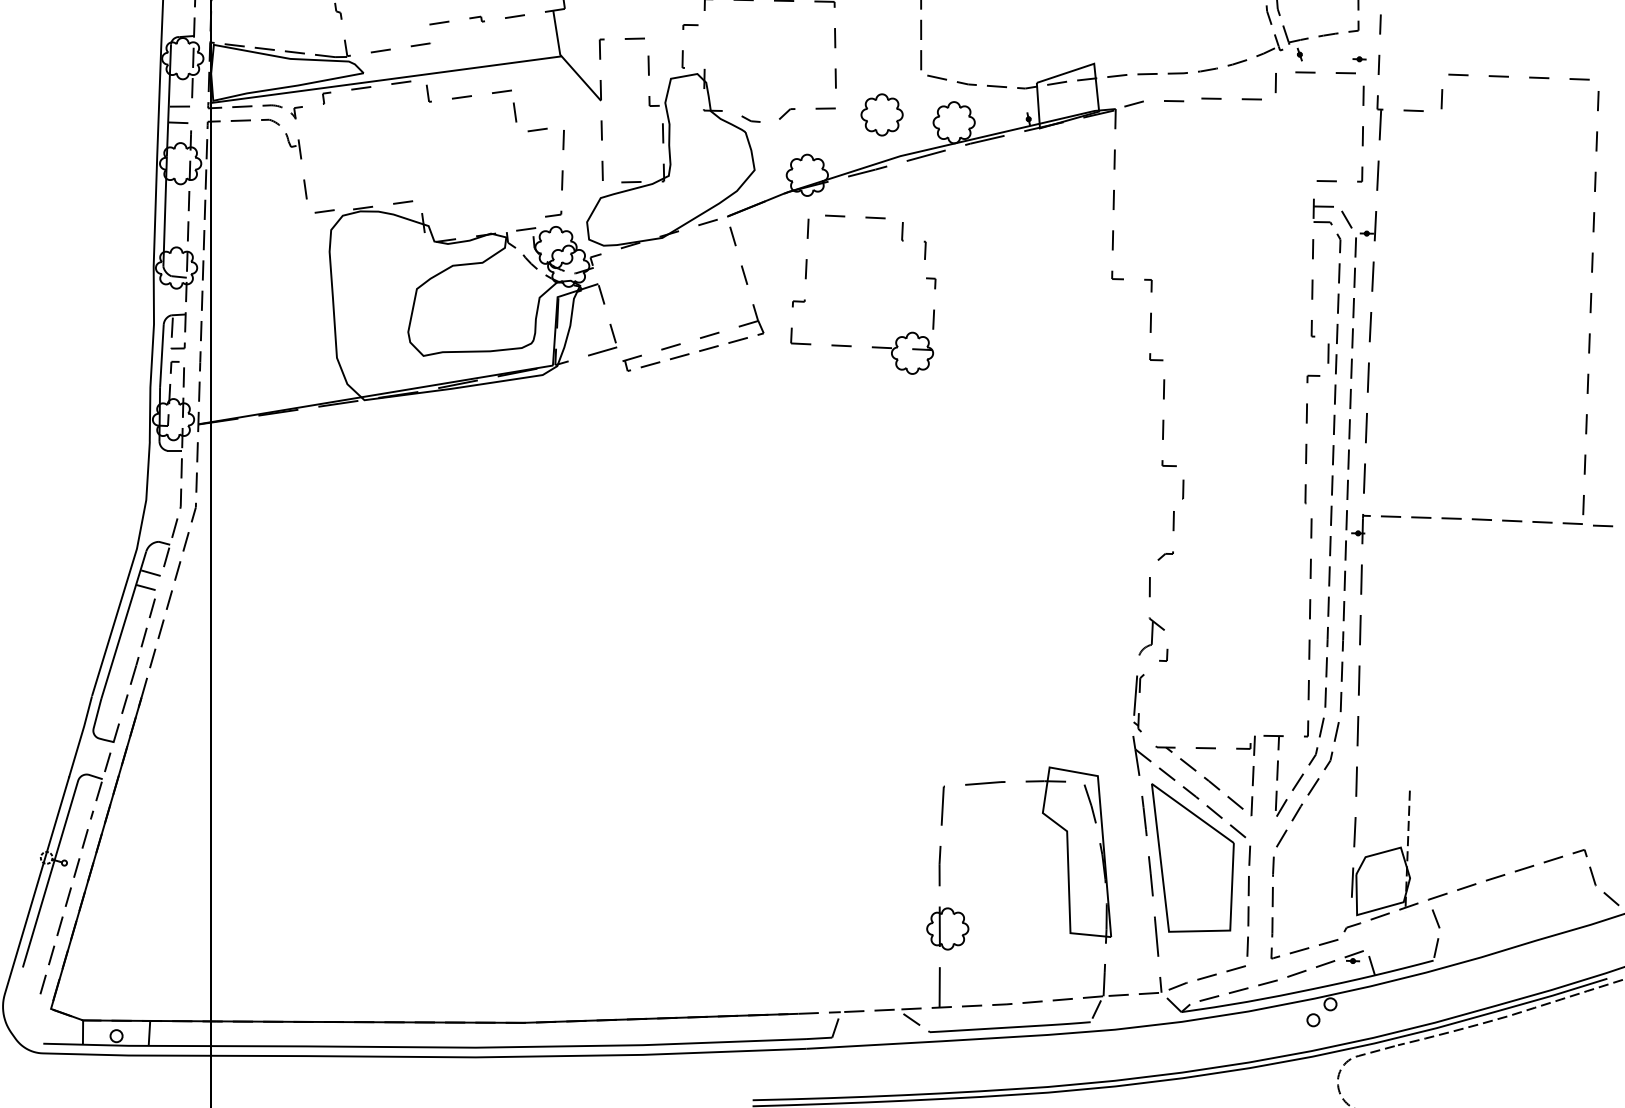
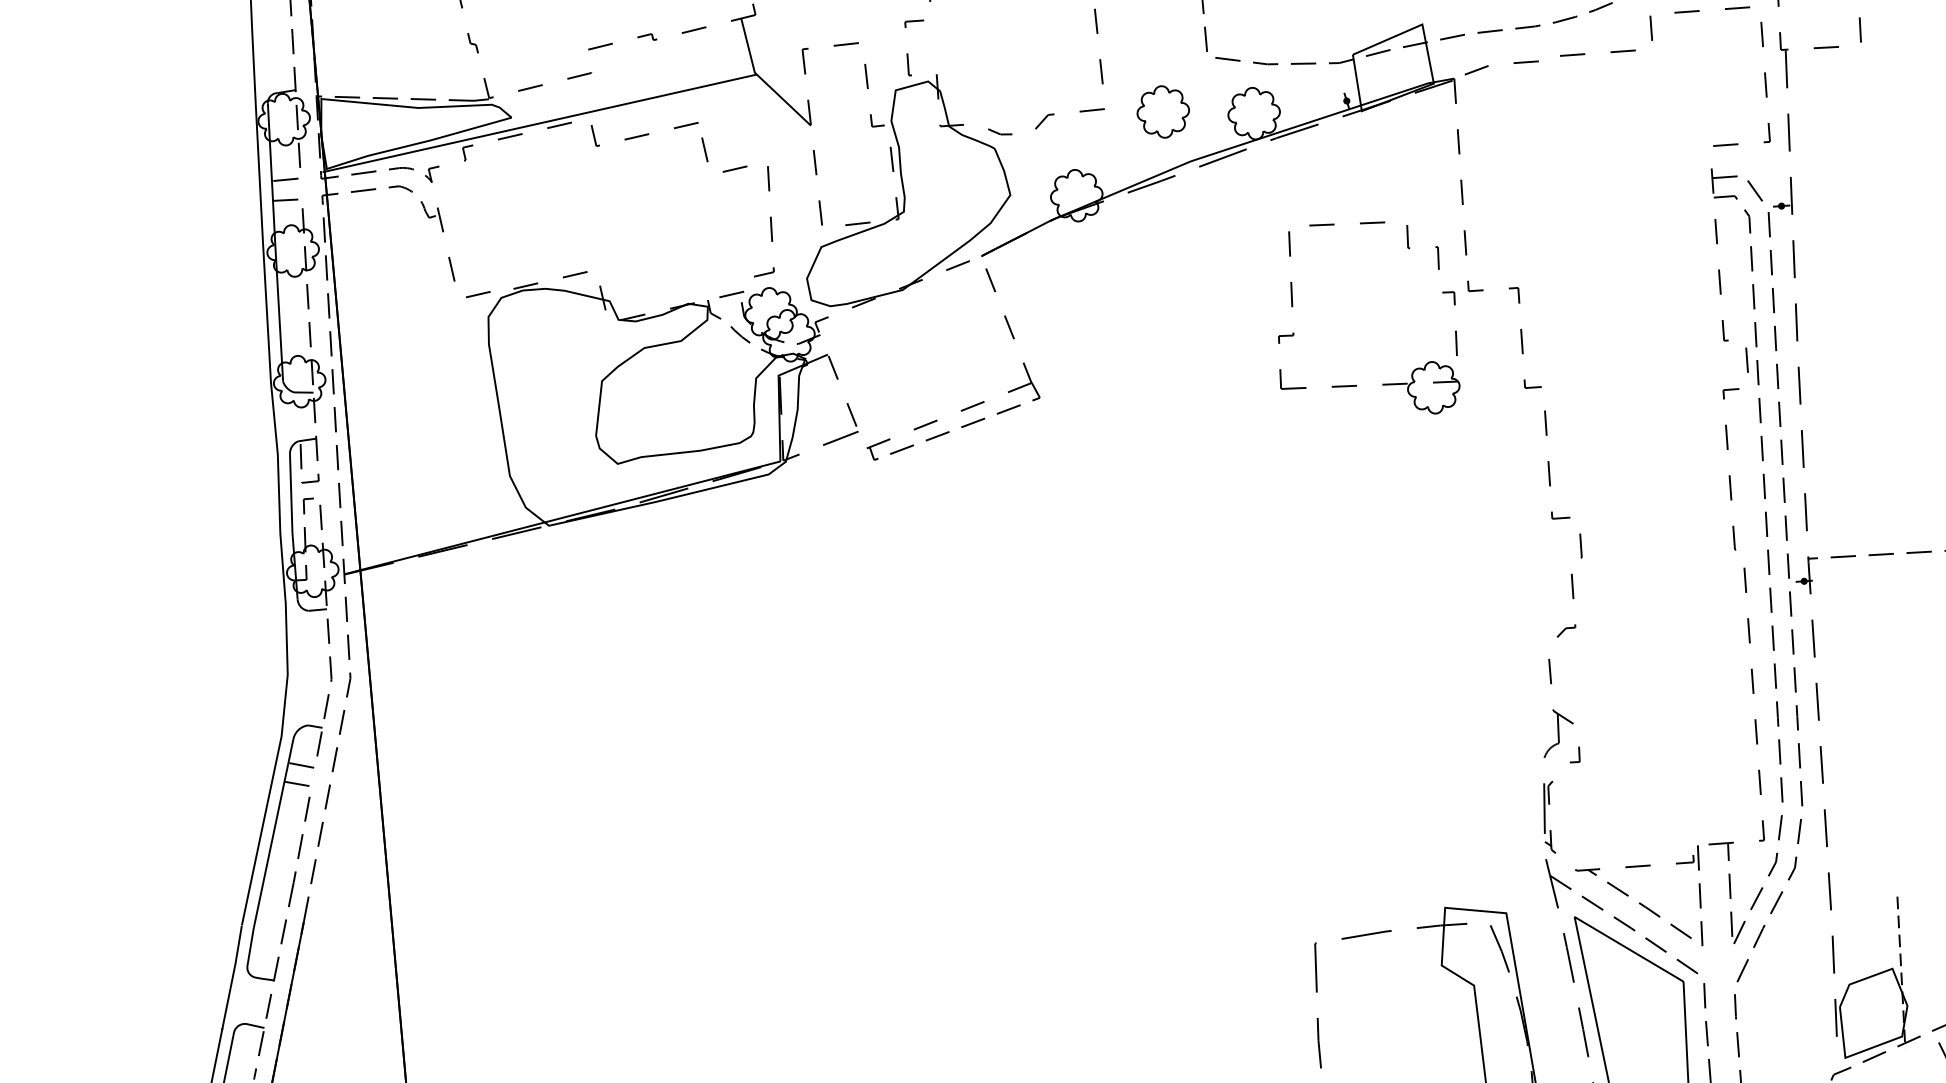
part: (851, 345) -> (1356, 384), moved

